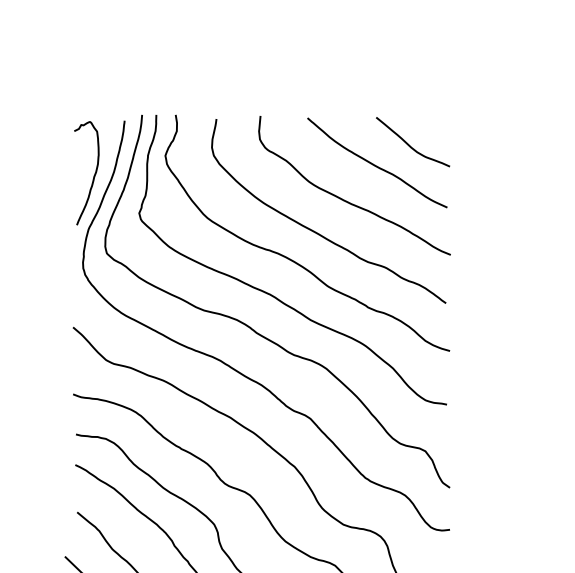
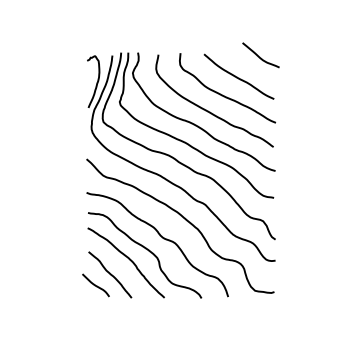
curve: (409, 144) -> (259, 56), moved

